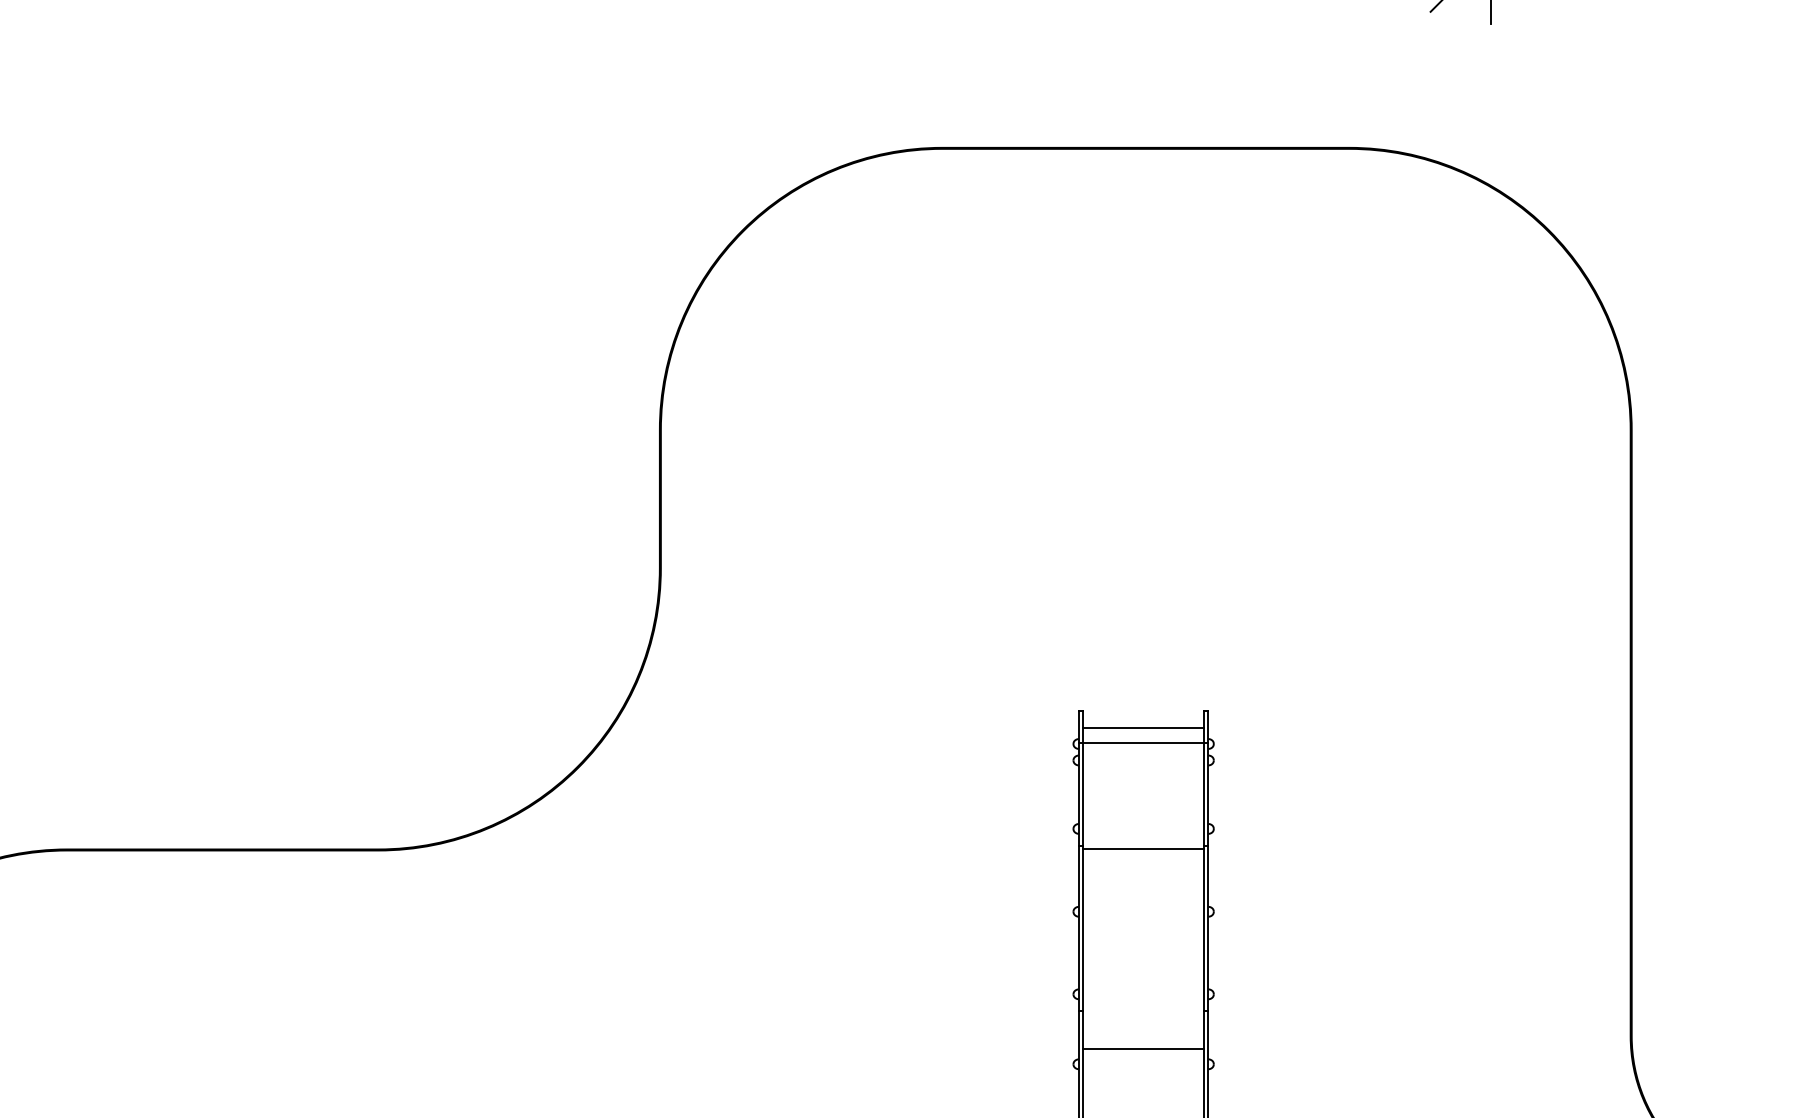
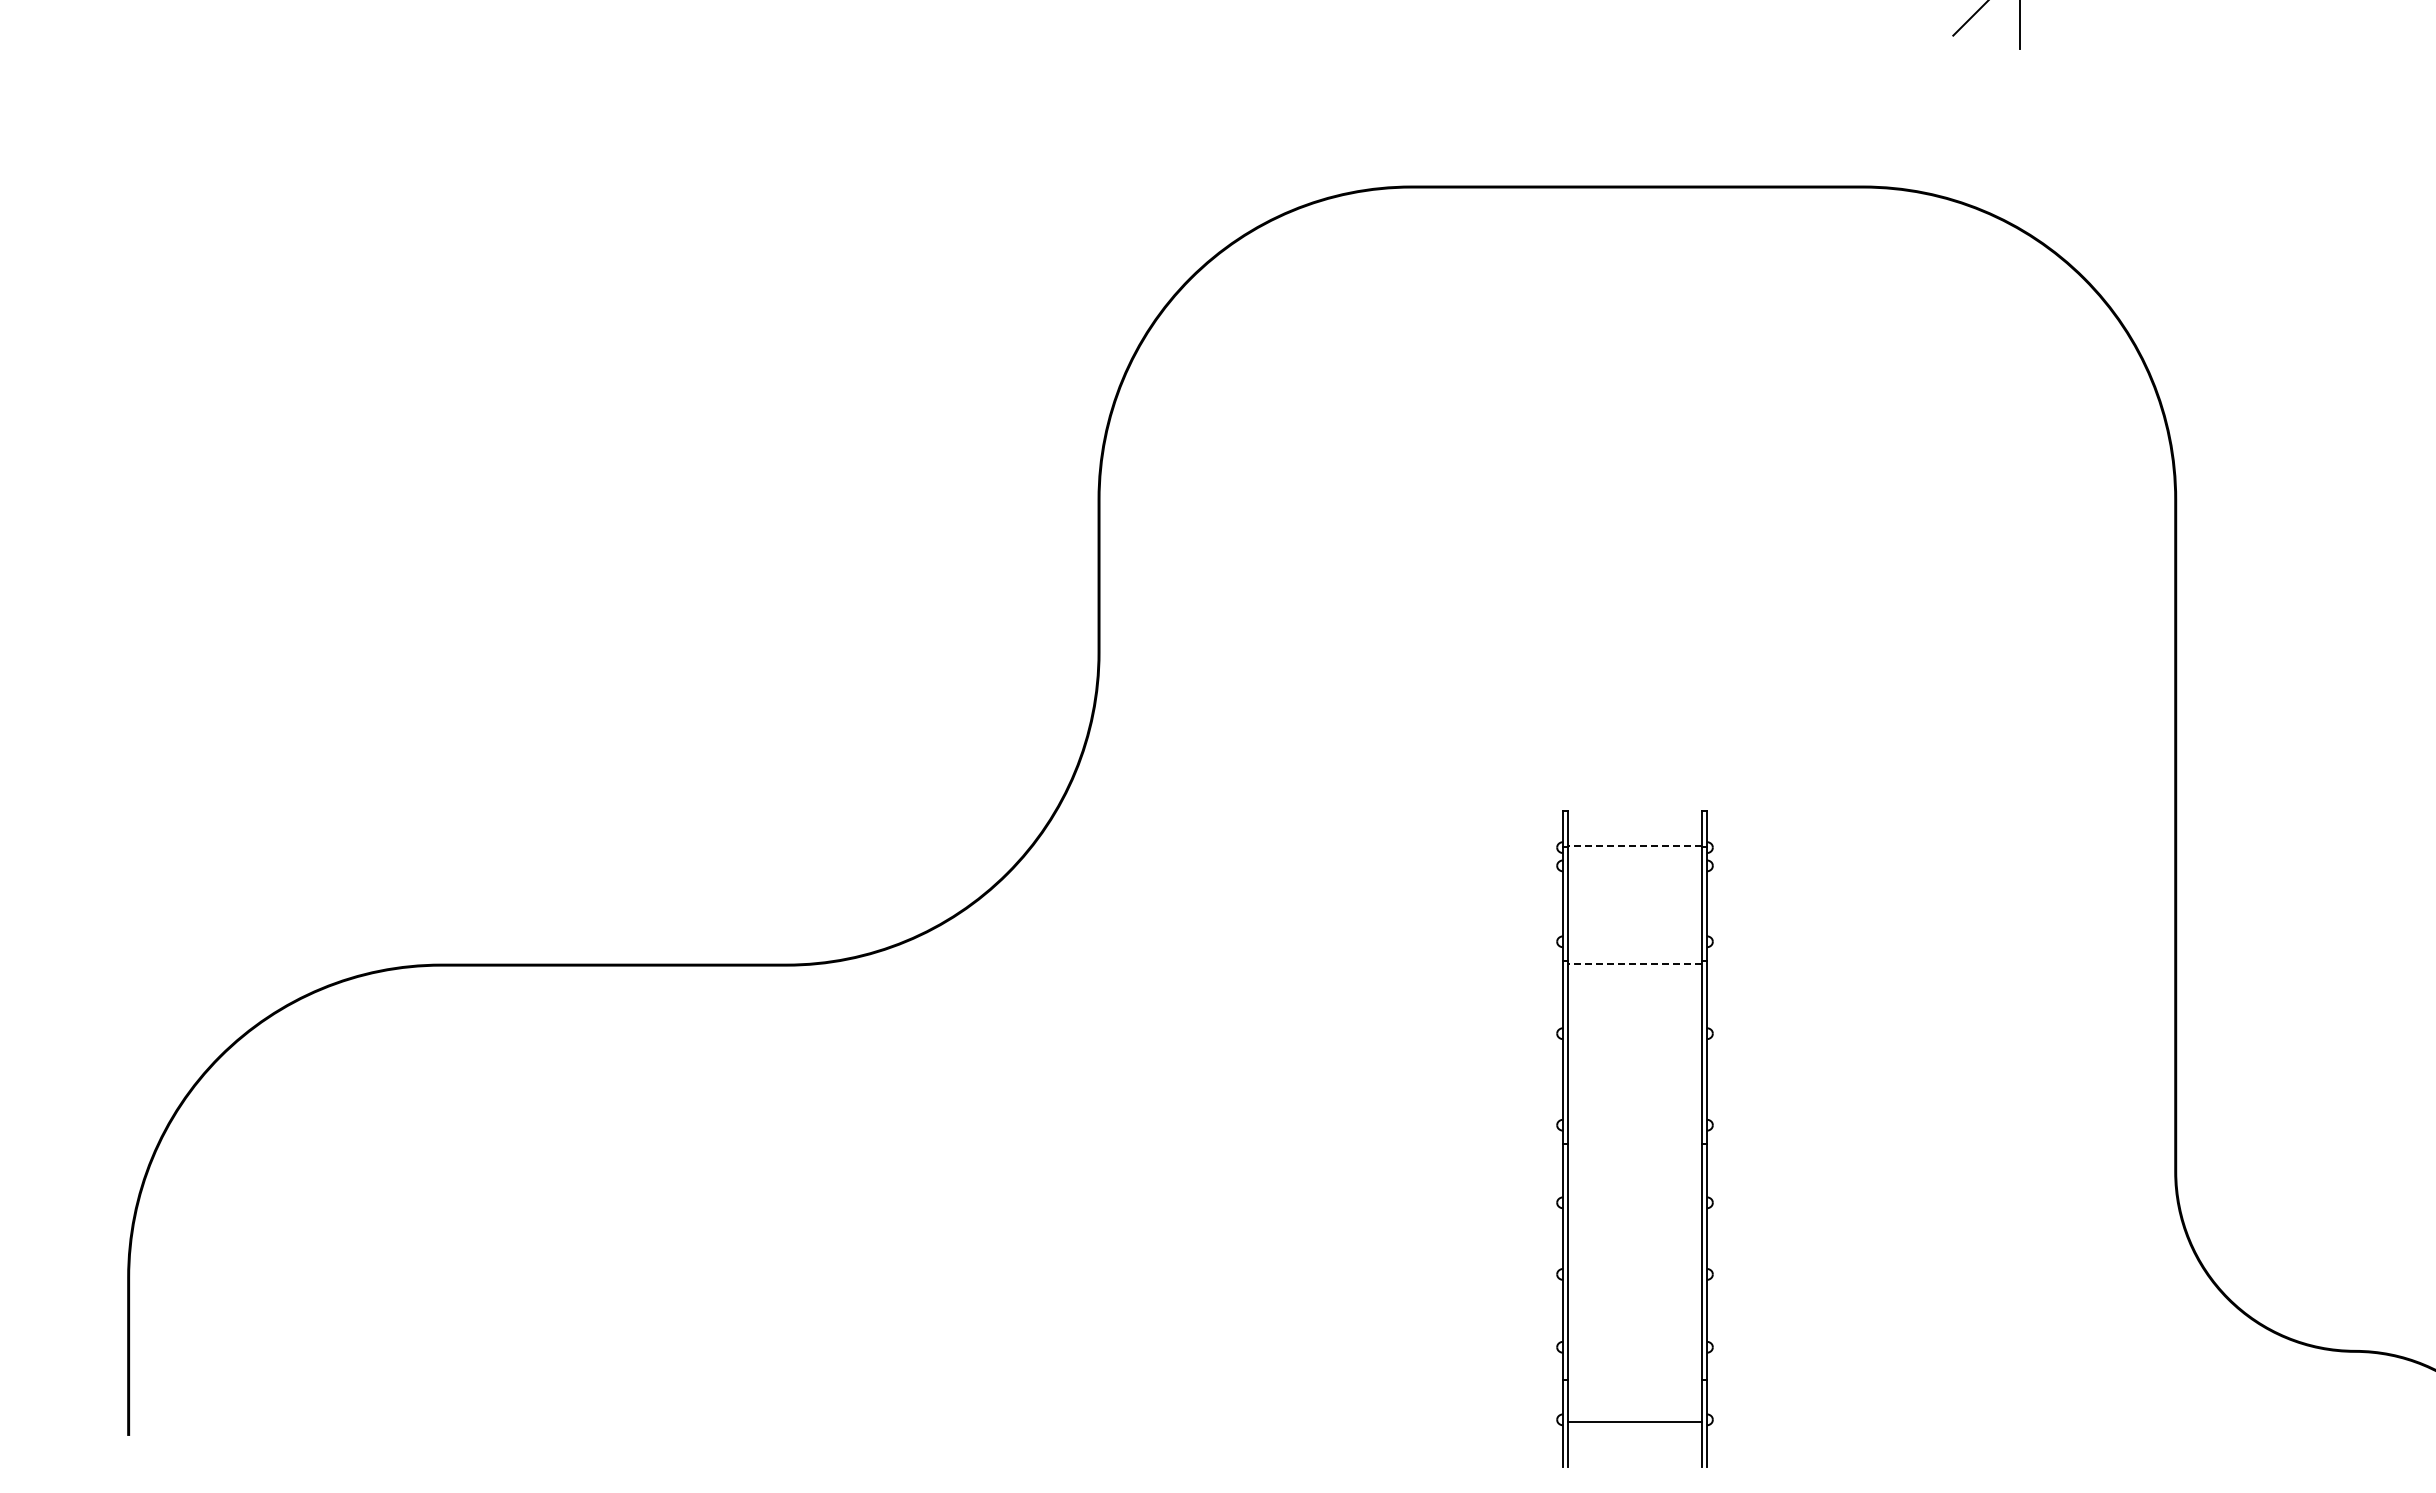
line: (1143, 727) -> (1634, 829), removed
line: (1143, 743) -> (1634, 846), solid -> dashed
line: (1143, 849) -> (1634, 964), solid -> dashed
line: (1143, 1049) -> (1634, 1186), removed

